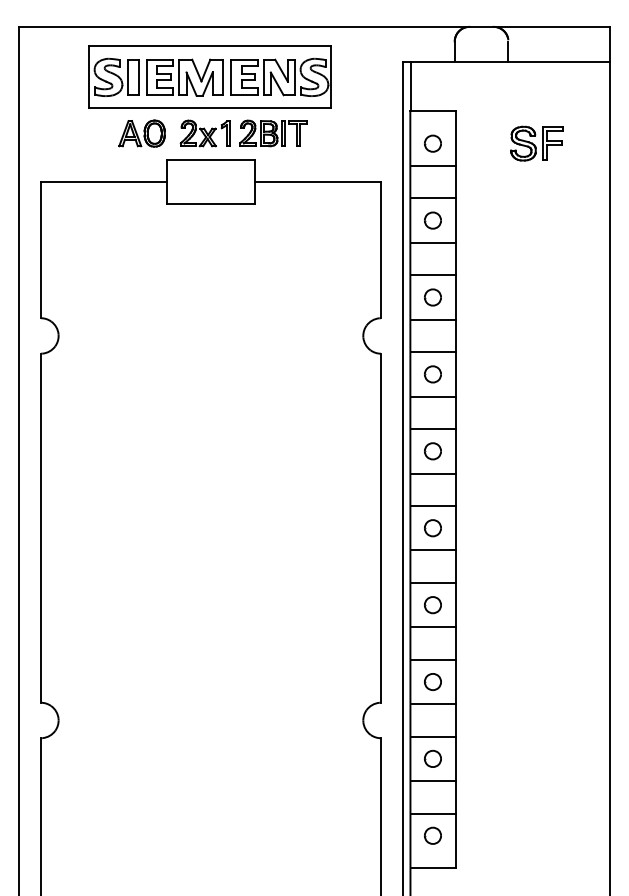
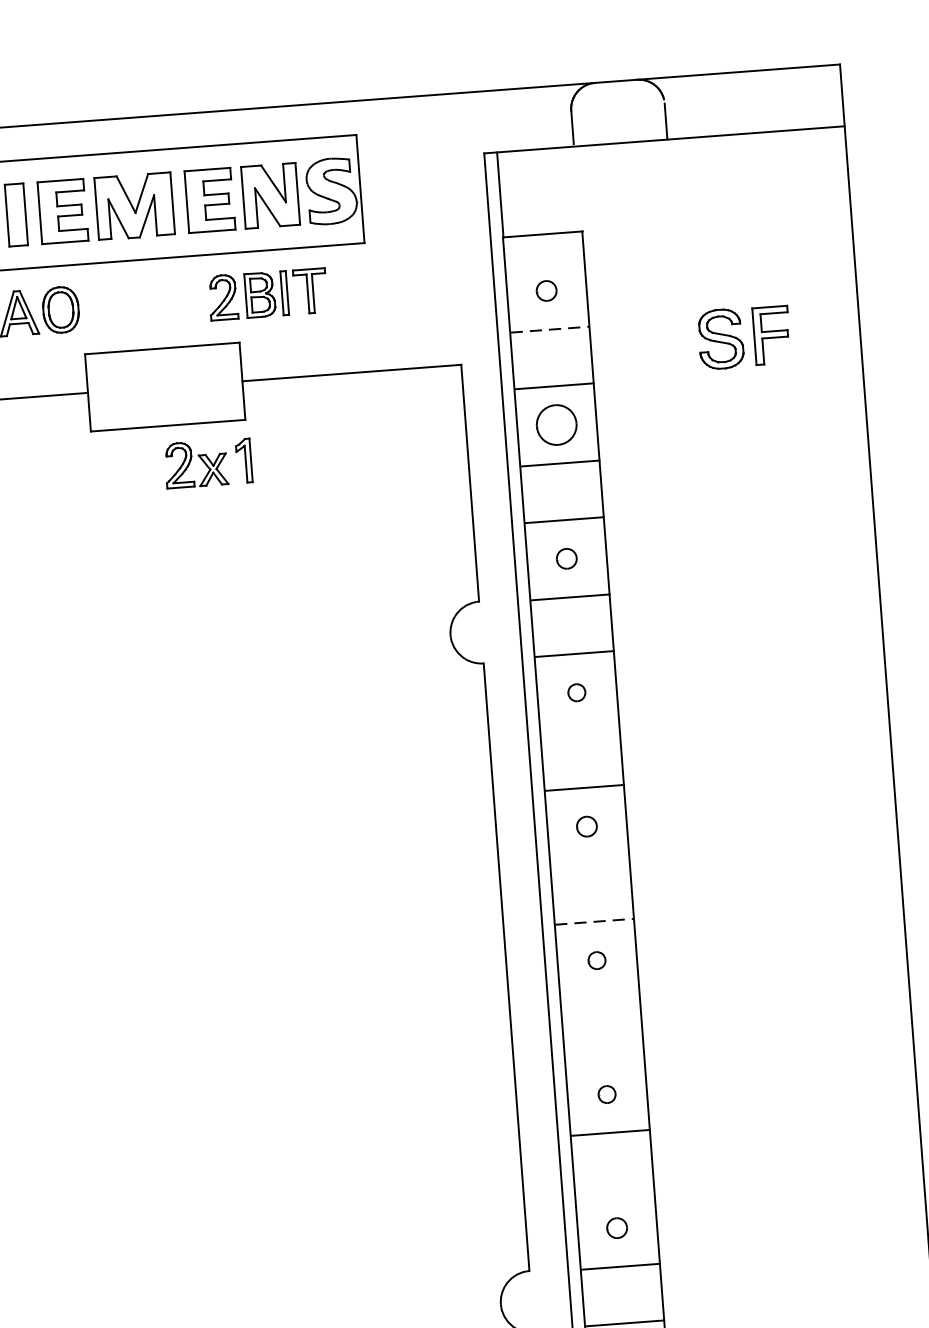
part: (204, 133) -> (206, 463), moved
part: (432, 143) -> (545, 290), size x0.7
part: (536, 143) -> (743, 337), moved
line: (433, 165) -> (550, 328), solid -> dashed
part: (432, 220) -> (555, 424), size x1.4
part: (432, 297) -> (565, 558), size x0.7
part: (432, 374) -> (576, 692), size x0.6
line: (432, 396) -> (578, 731), removed
part: (432, 451) -> (586, 826), size x0.7
line: (432, 473) -> (589, 865), removed
line: (433, 506) -> (595, 922), solid -> dashed
part: (432, 528) -> (596, 960), size x0.6
line: (432, 550) -> (599, 999), removed
line: (432, 582) -> (603, 1054), removed
part: (432, 605) -> (606, 1095), size x0.6
line: (432, 659) -> (613, 1189), removed
part: (432, 681) -> (616, 1227), size x0.7

